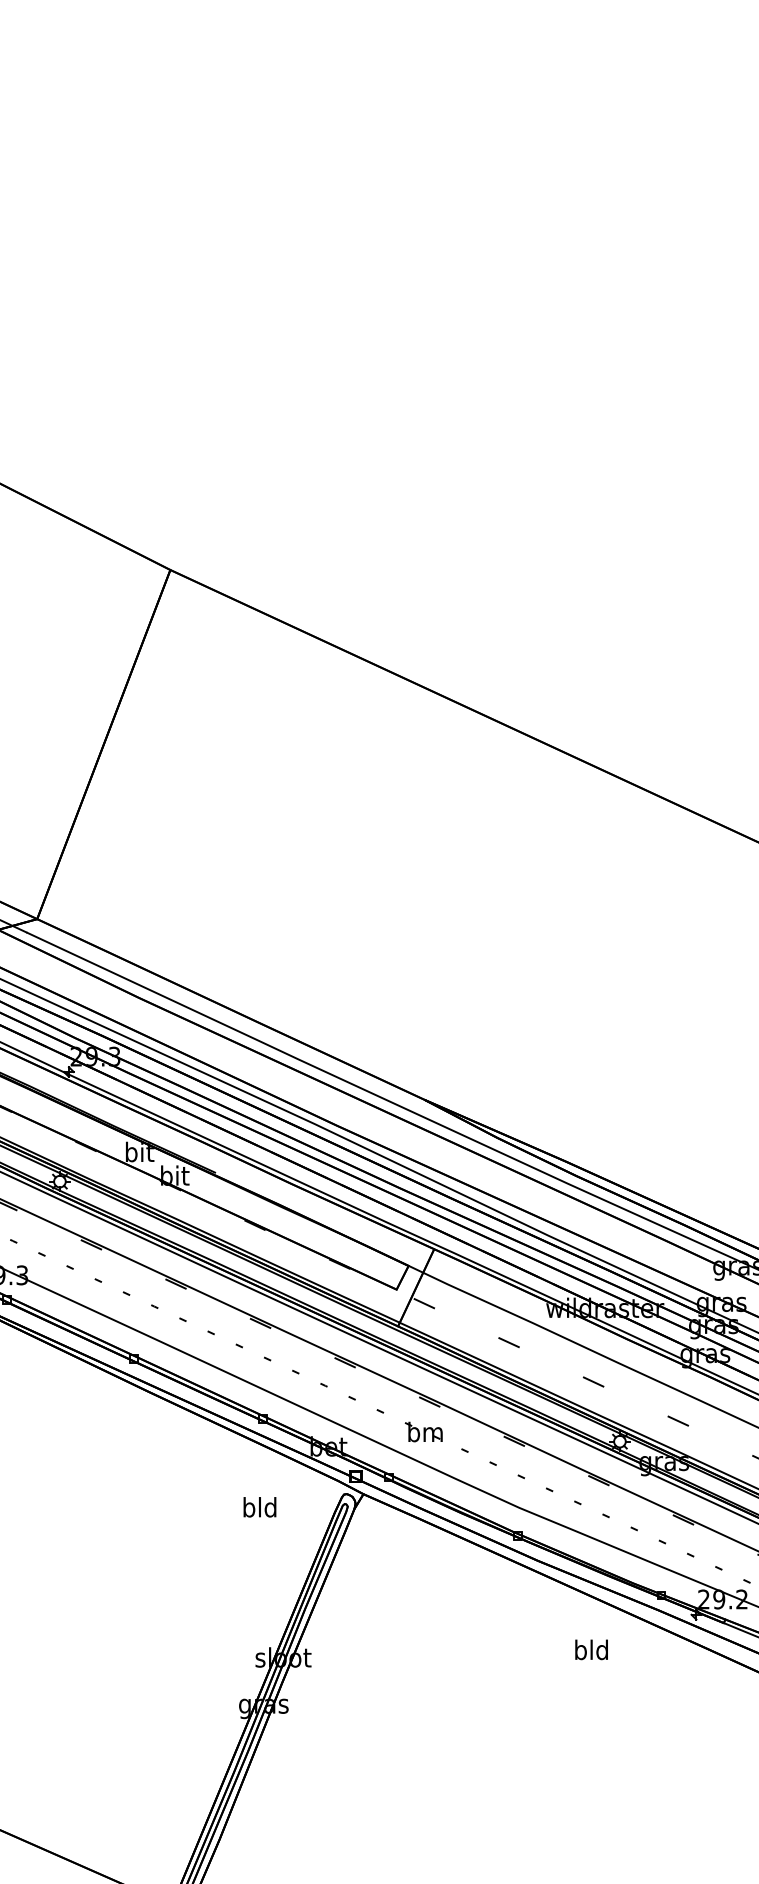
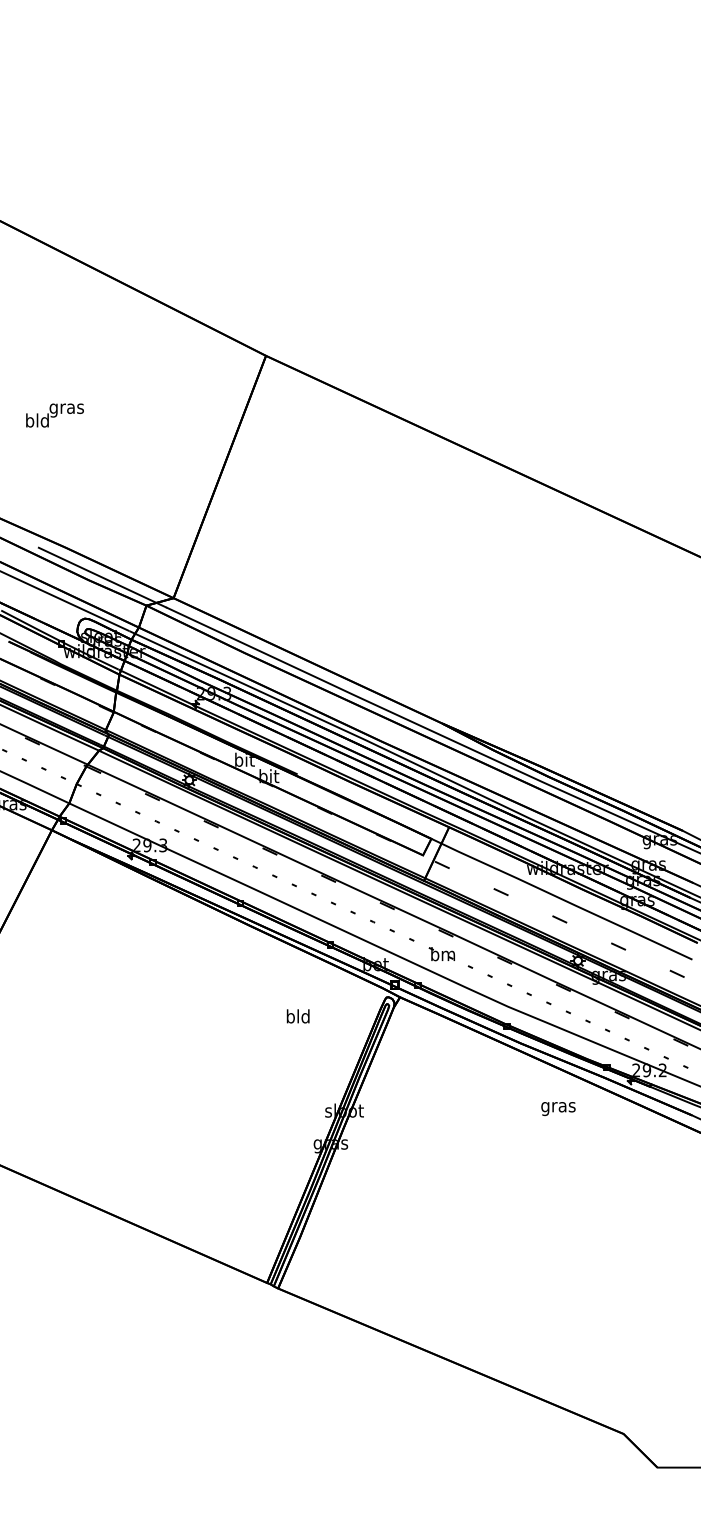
text: (258, 1507) -> (297, 1016), moved
text: (591, 1652) -> (558, 1107), bld -> gras

